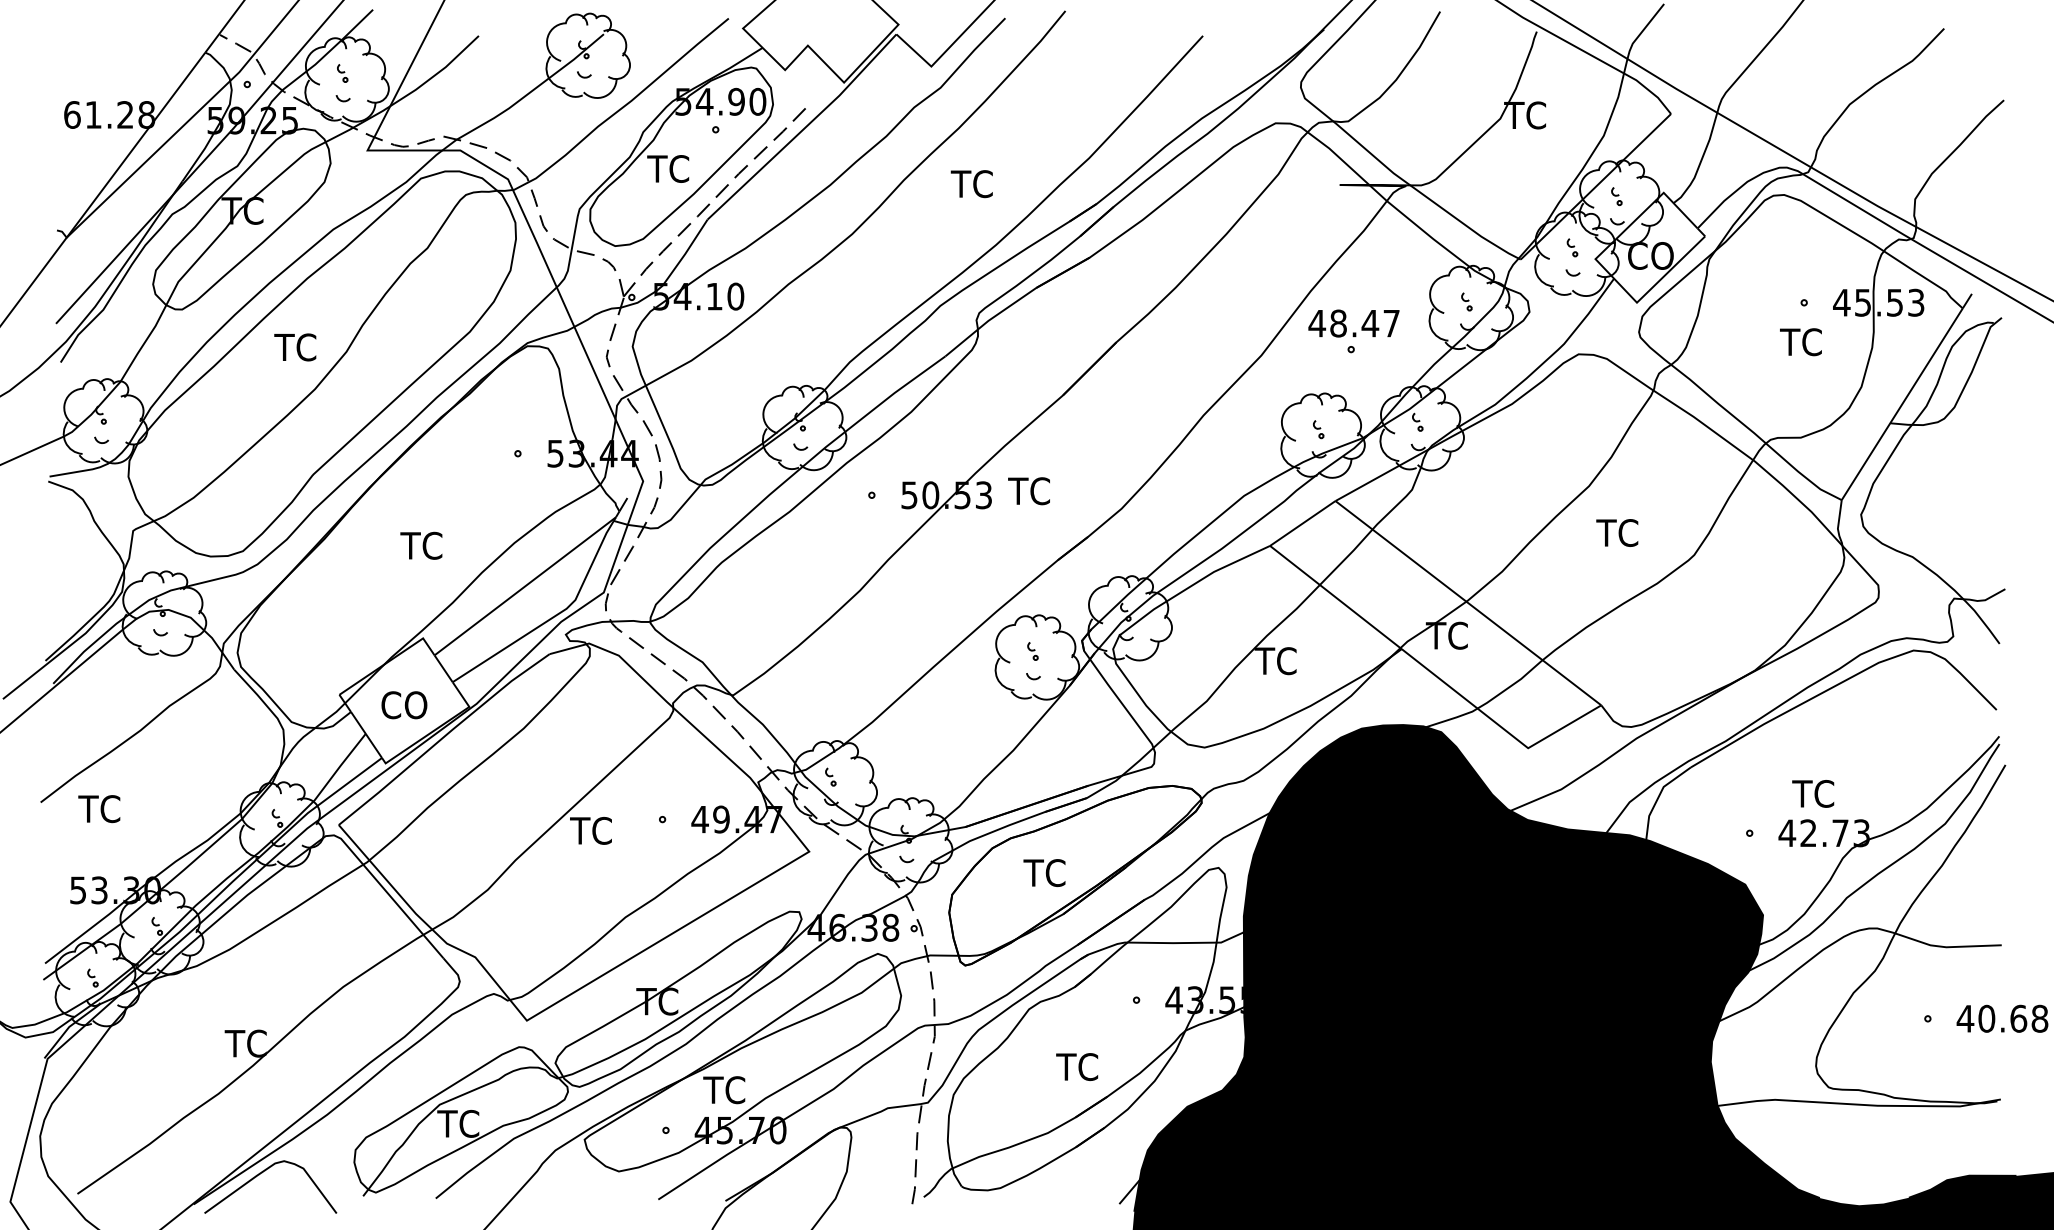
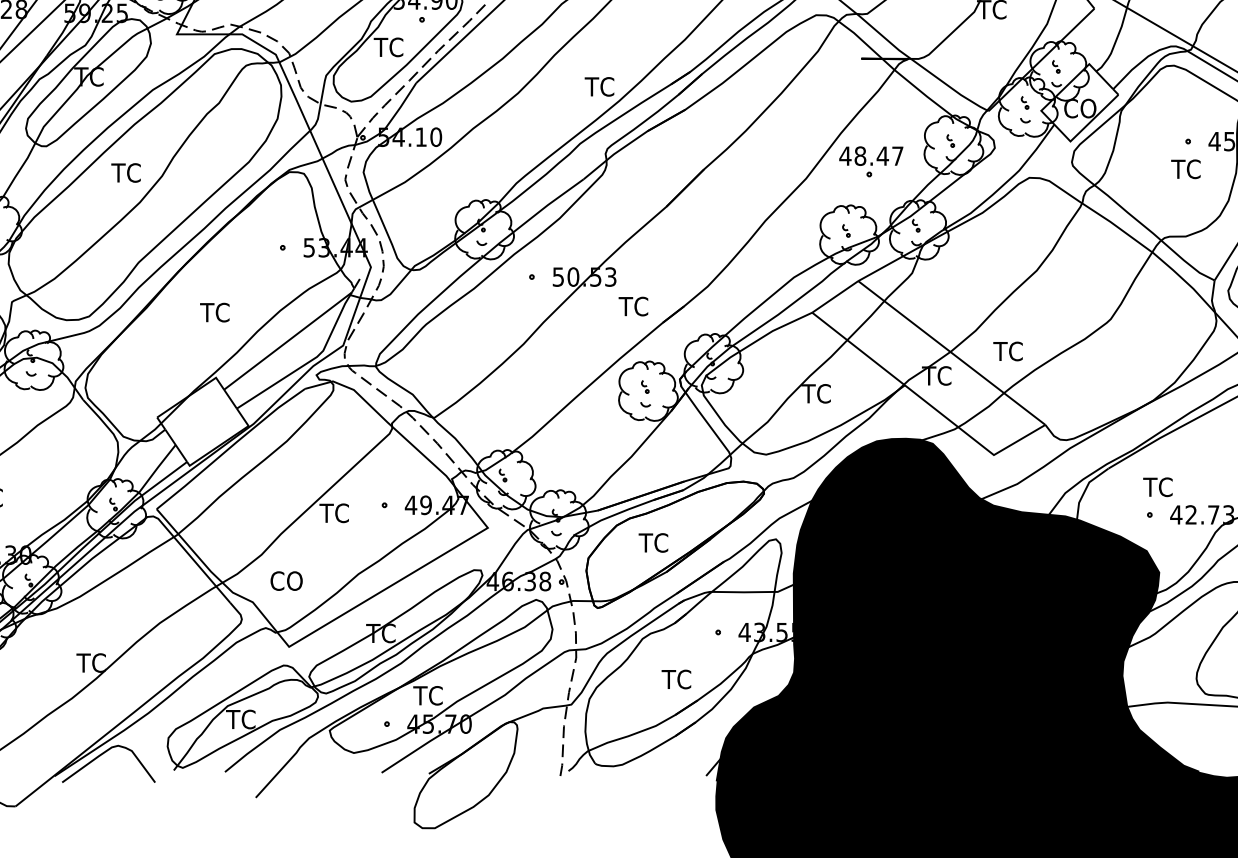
text: (971, 184) -> (599, 87), moved
text: (1028, 491) -> (633, 306), moved
text: (1617, 532) -> (1008, 351), moved
text: (404, 705) -> (286, 581), moved
text: (1813, 793) -> (1158, 486), moved

